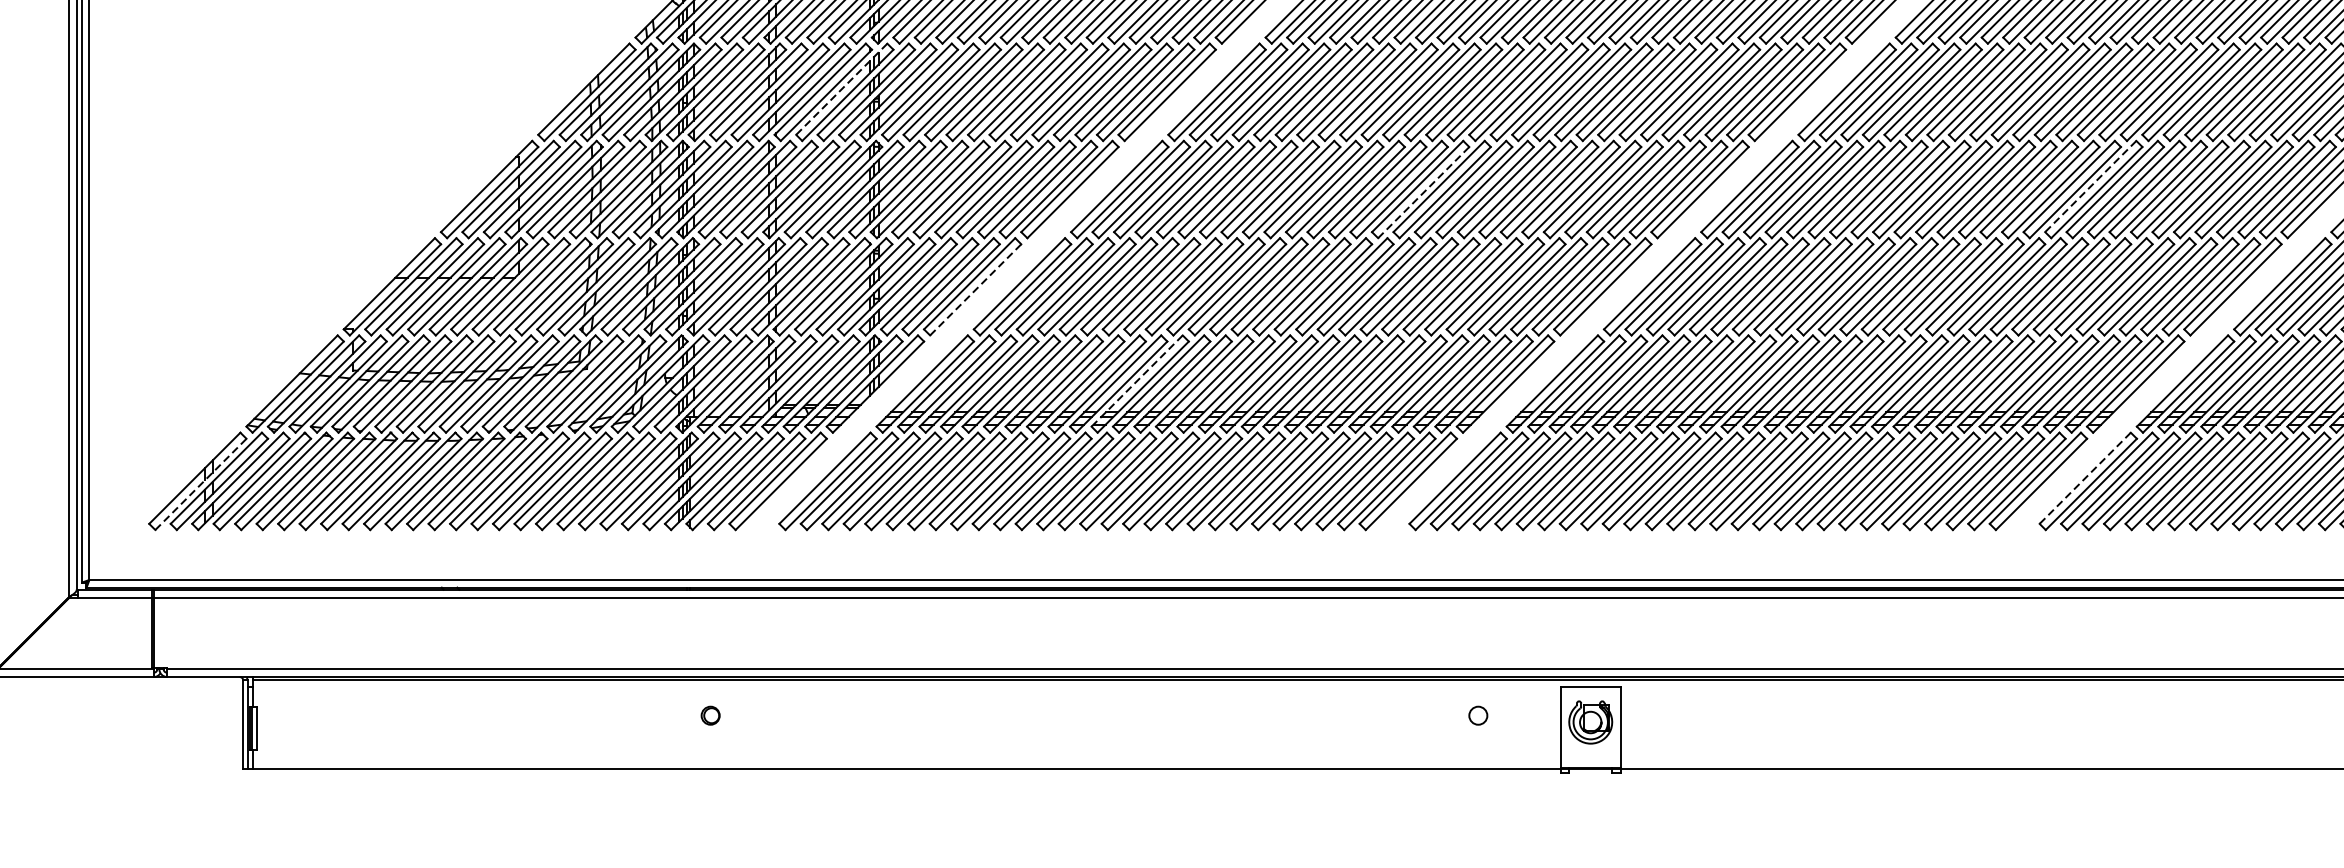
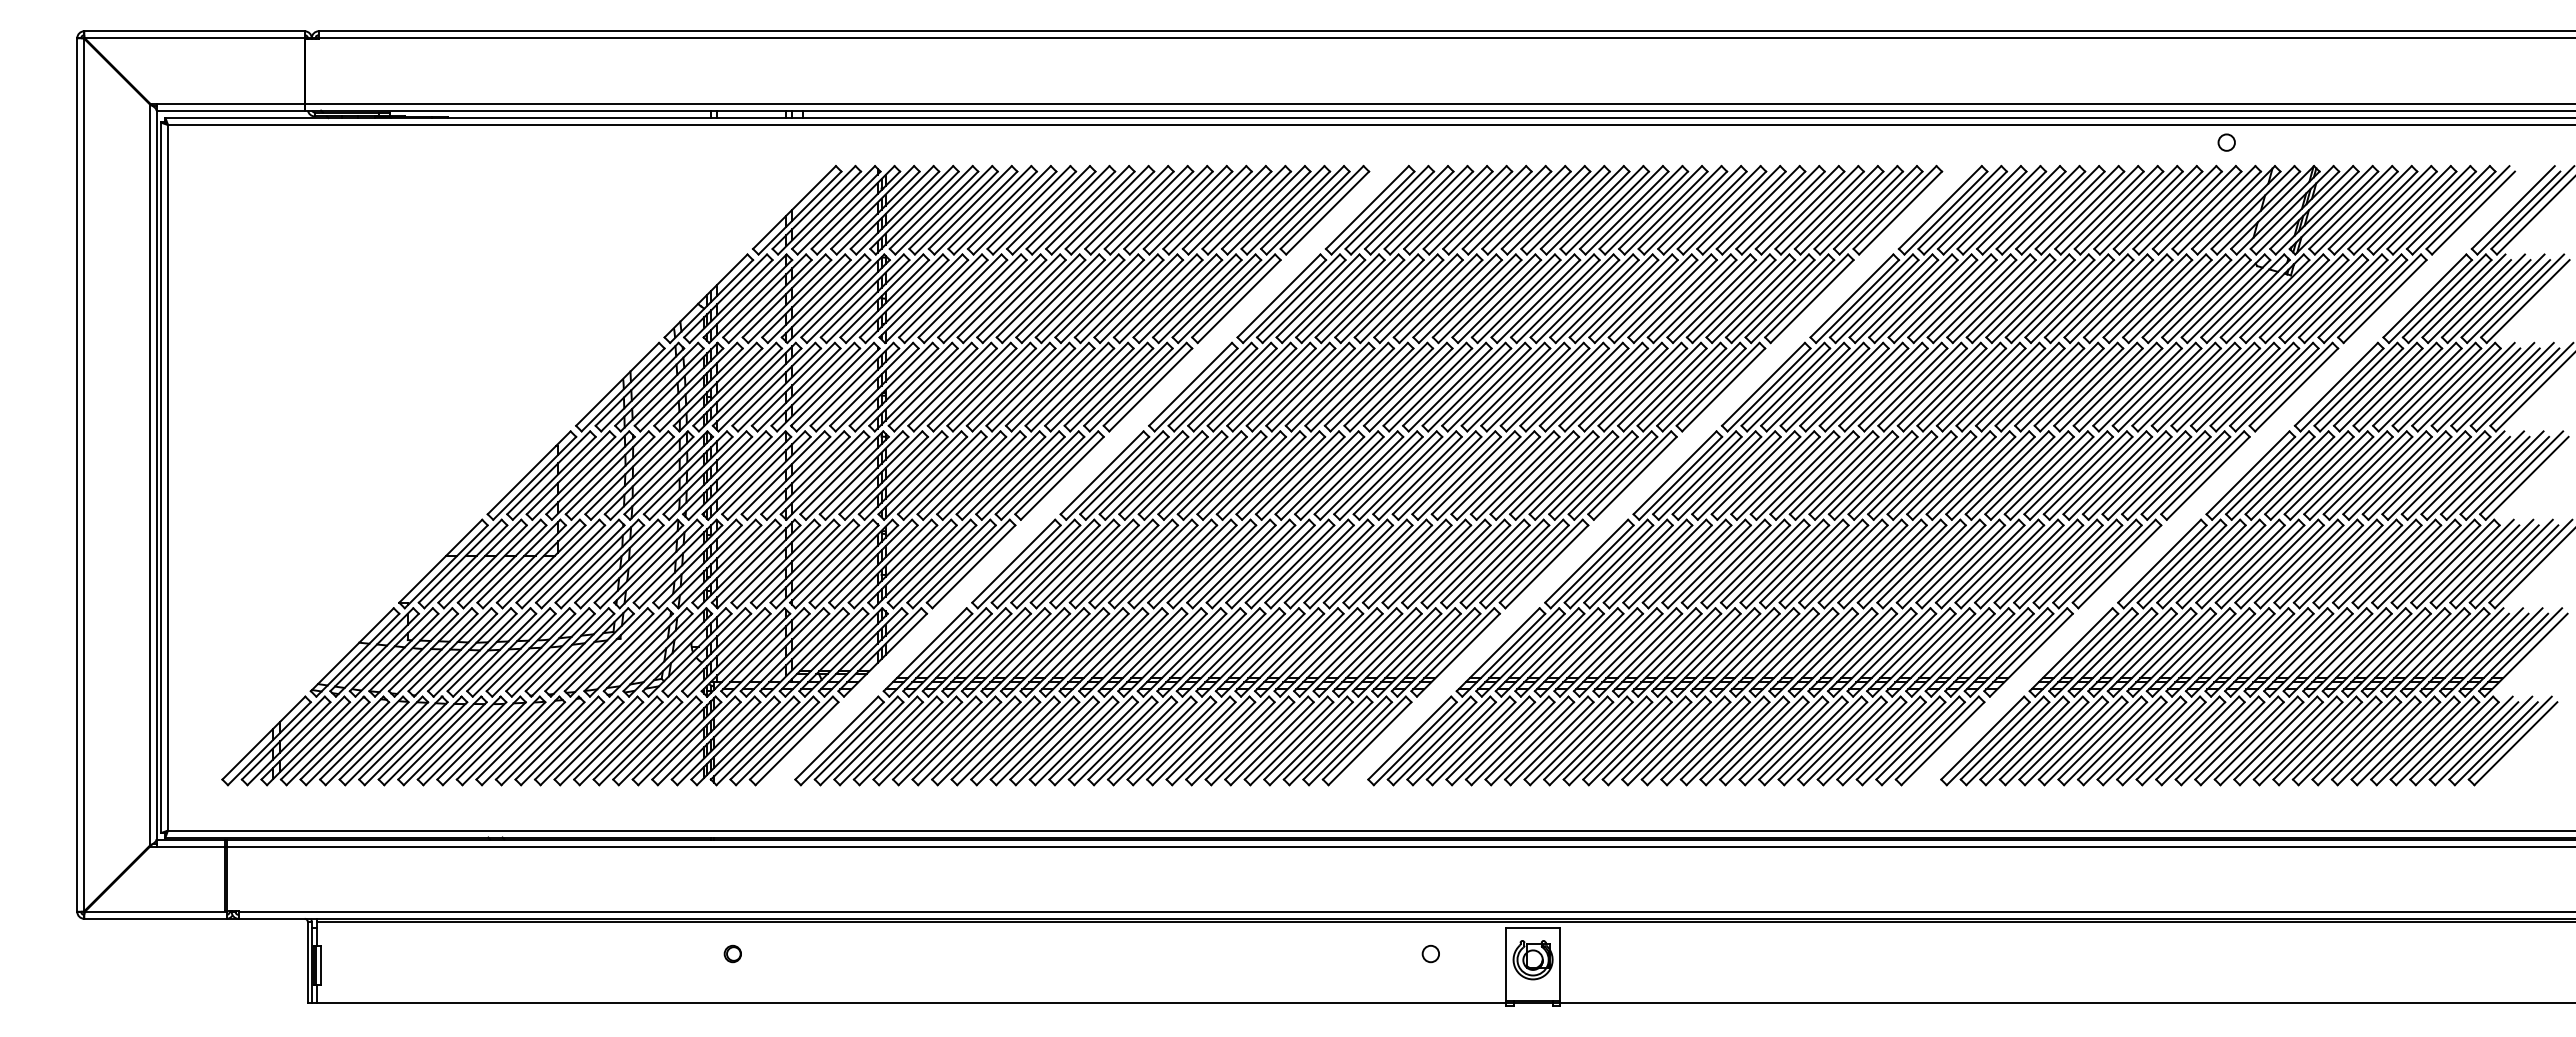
line: (842, 89) -> (852, 384), dashed -> solid
line: (2090, 186) -> (1987, 472), dashed -> solid
line: (1424, 192) -> (1381, 478), dashed -> solid
line: (975, 289) -> (973, 566), dashed -> solid
line: (1136, 380) -> (1120, 649), dashed -> solid
line: (2084, 478) -> (1982, 738), dashed -> solid
line: (201, 484) -> (269, 743), dashed -> solid

